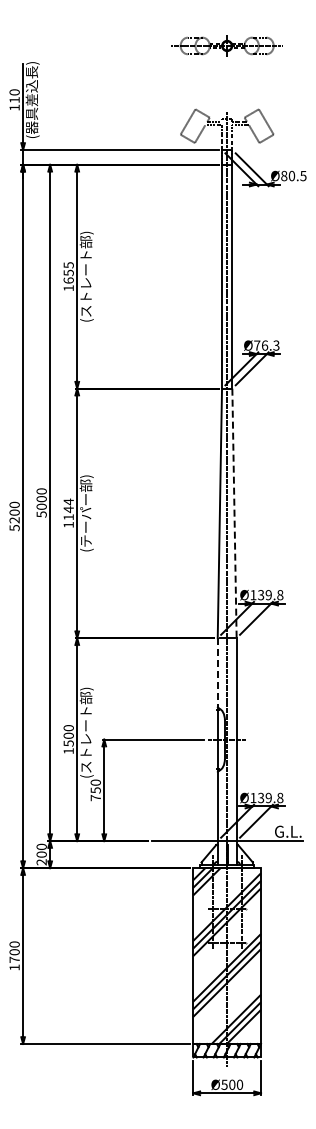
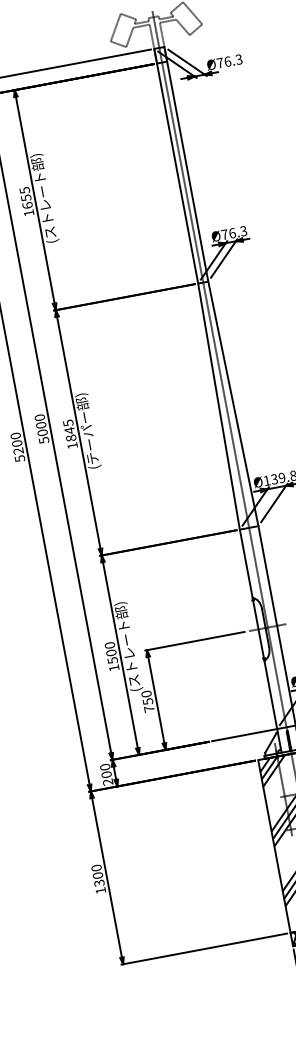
text: (293, 175) -> (229, 60), Ø80.5 -> Ø76.3
text: (68, 509) -> (69, 430), 1144 -> 1845
line: (234, 513) -> (233, 403), dashed -> solid
line: (217, 672) -> (245, 563), dashed -> solid
text: (14, 959) -> (99, 882), 1700 -> 1300

